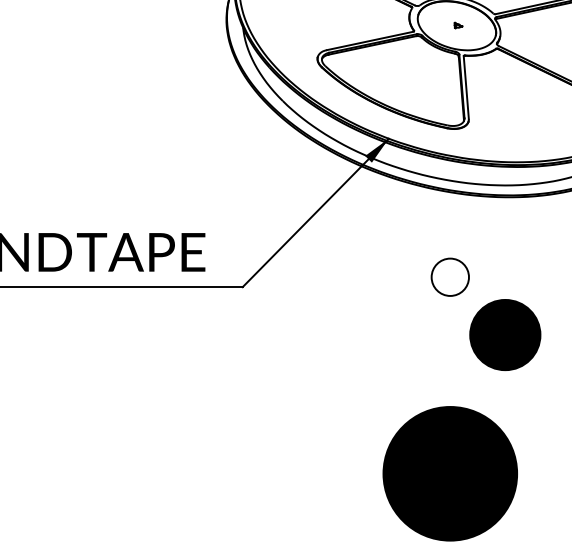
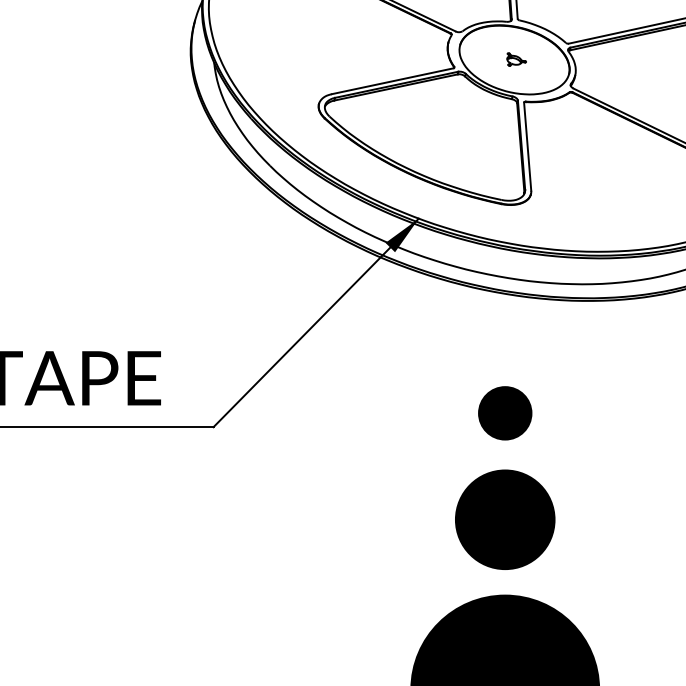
part: (458, 25) -> (516, 59), size x1.67
fill: (449, 277) -> (504, 413), added
part: (505, 334) -> (505, 519), moved

